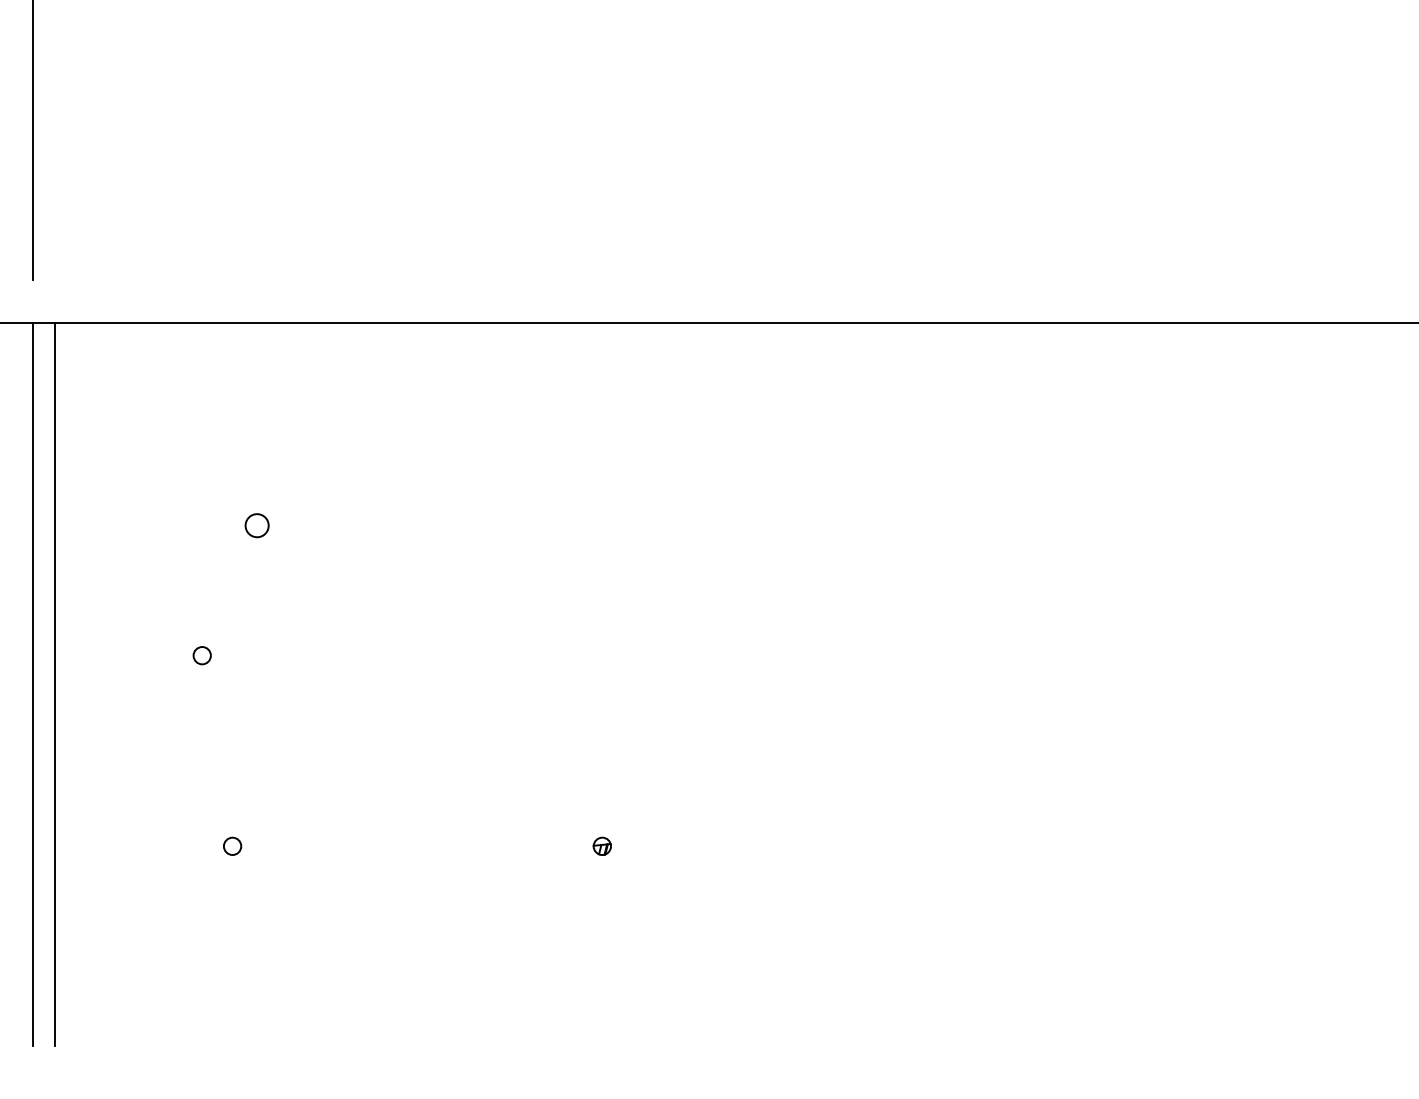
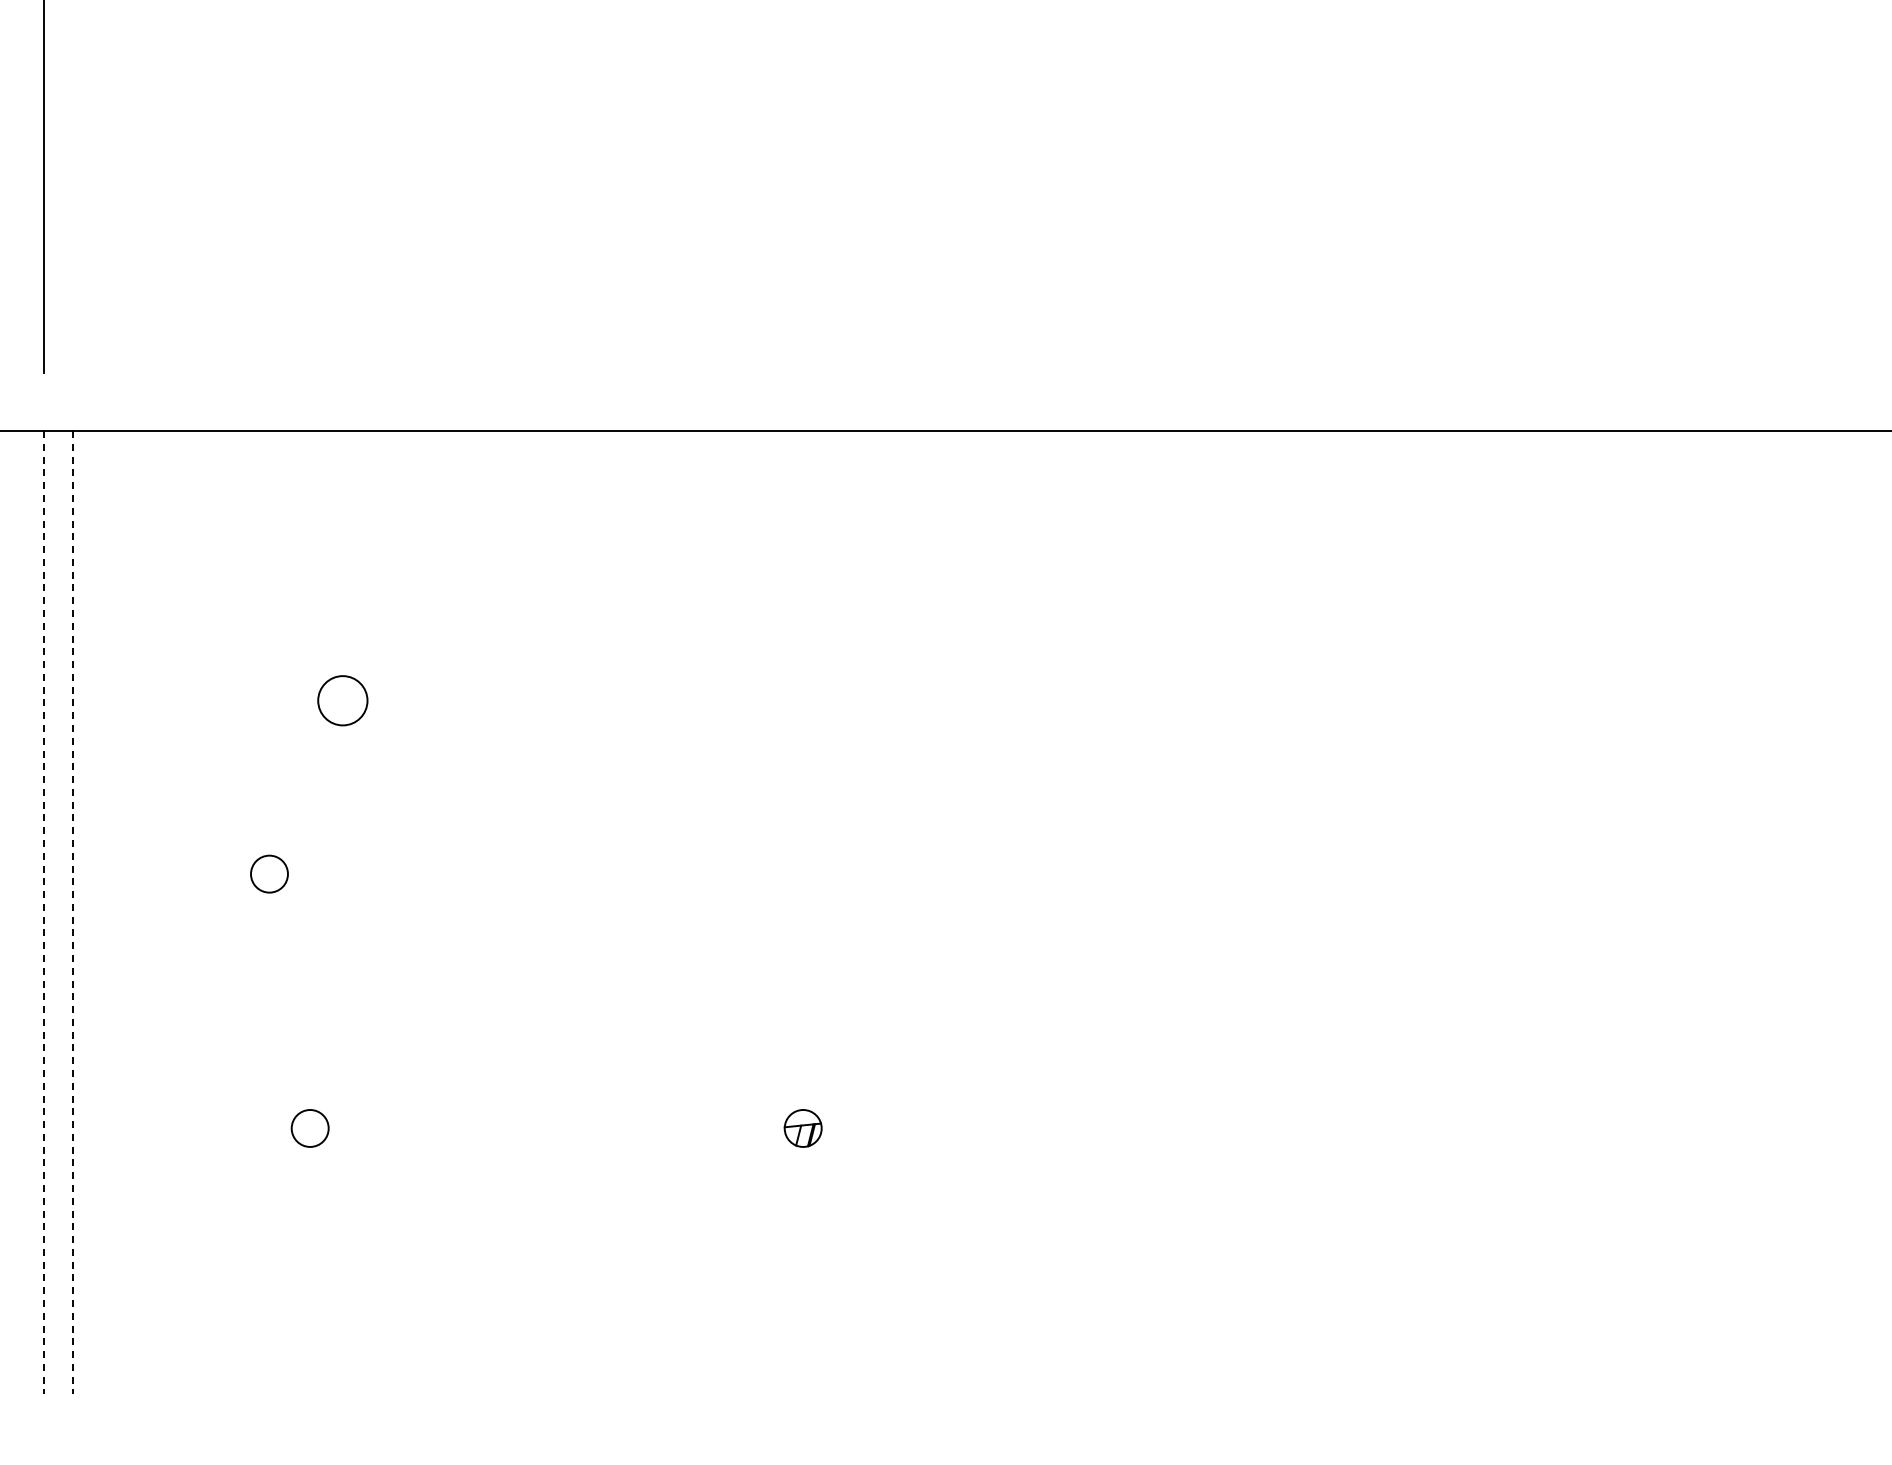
circle: (256, 525) -> (342, 700), size x1.6
circle: (202, 655) -> (269, 873), size x1.6
line: (33, 685) -> (44, 913), solid -> dashed
line: (55, 685) -> (73, 913), solid -> dashed
circle: (232, 845) -> (309, 1127), size x1.6
part: (601, 845) -> (802, 1127), size x1.6

